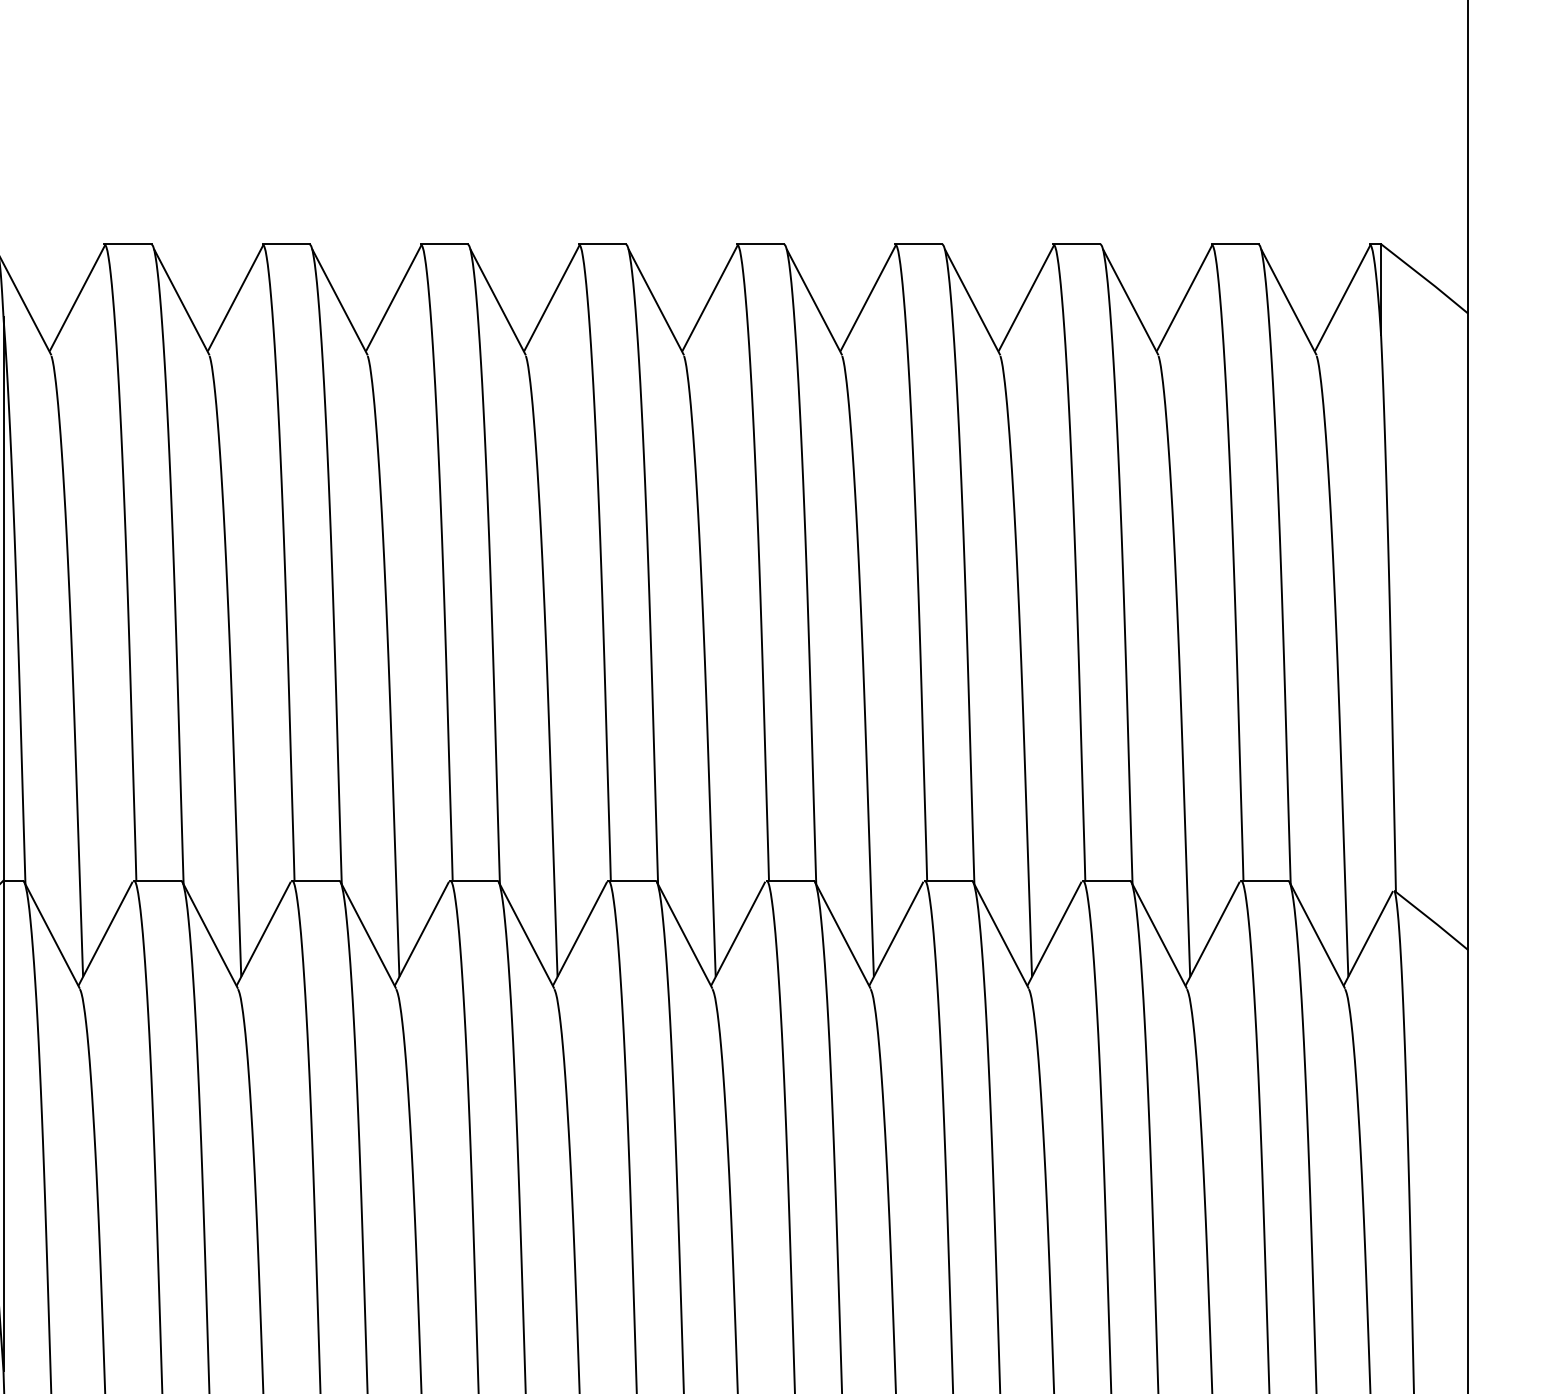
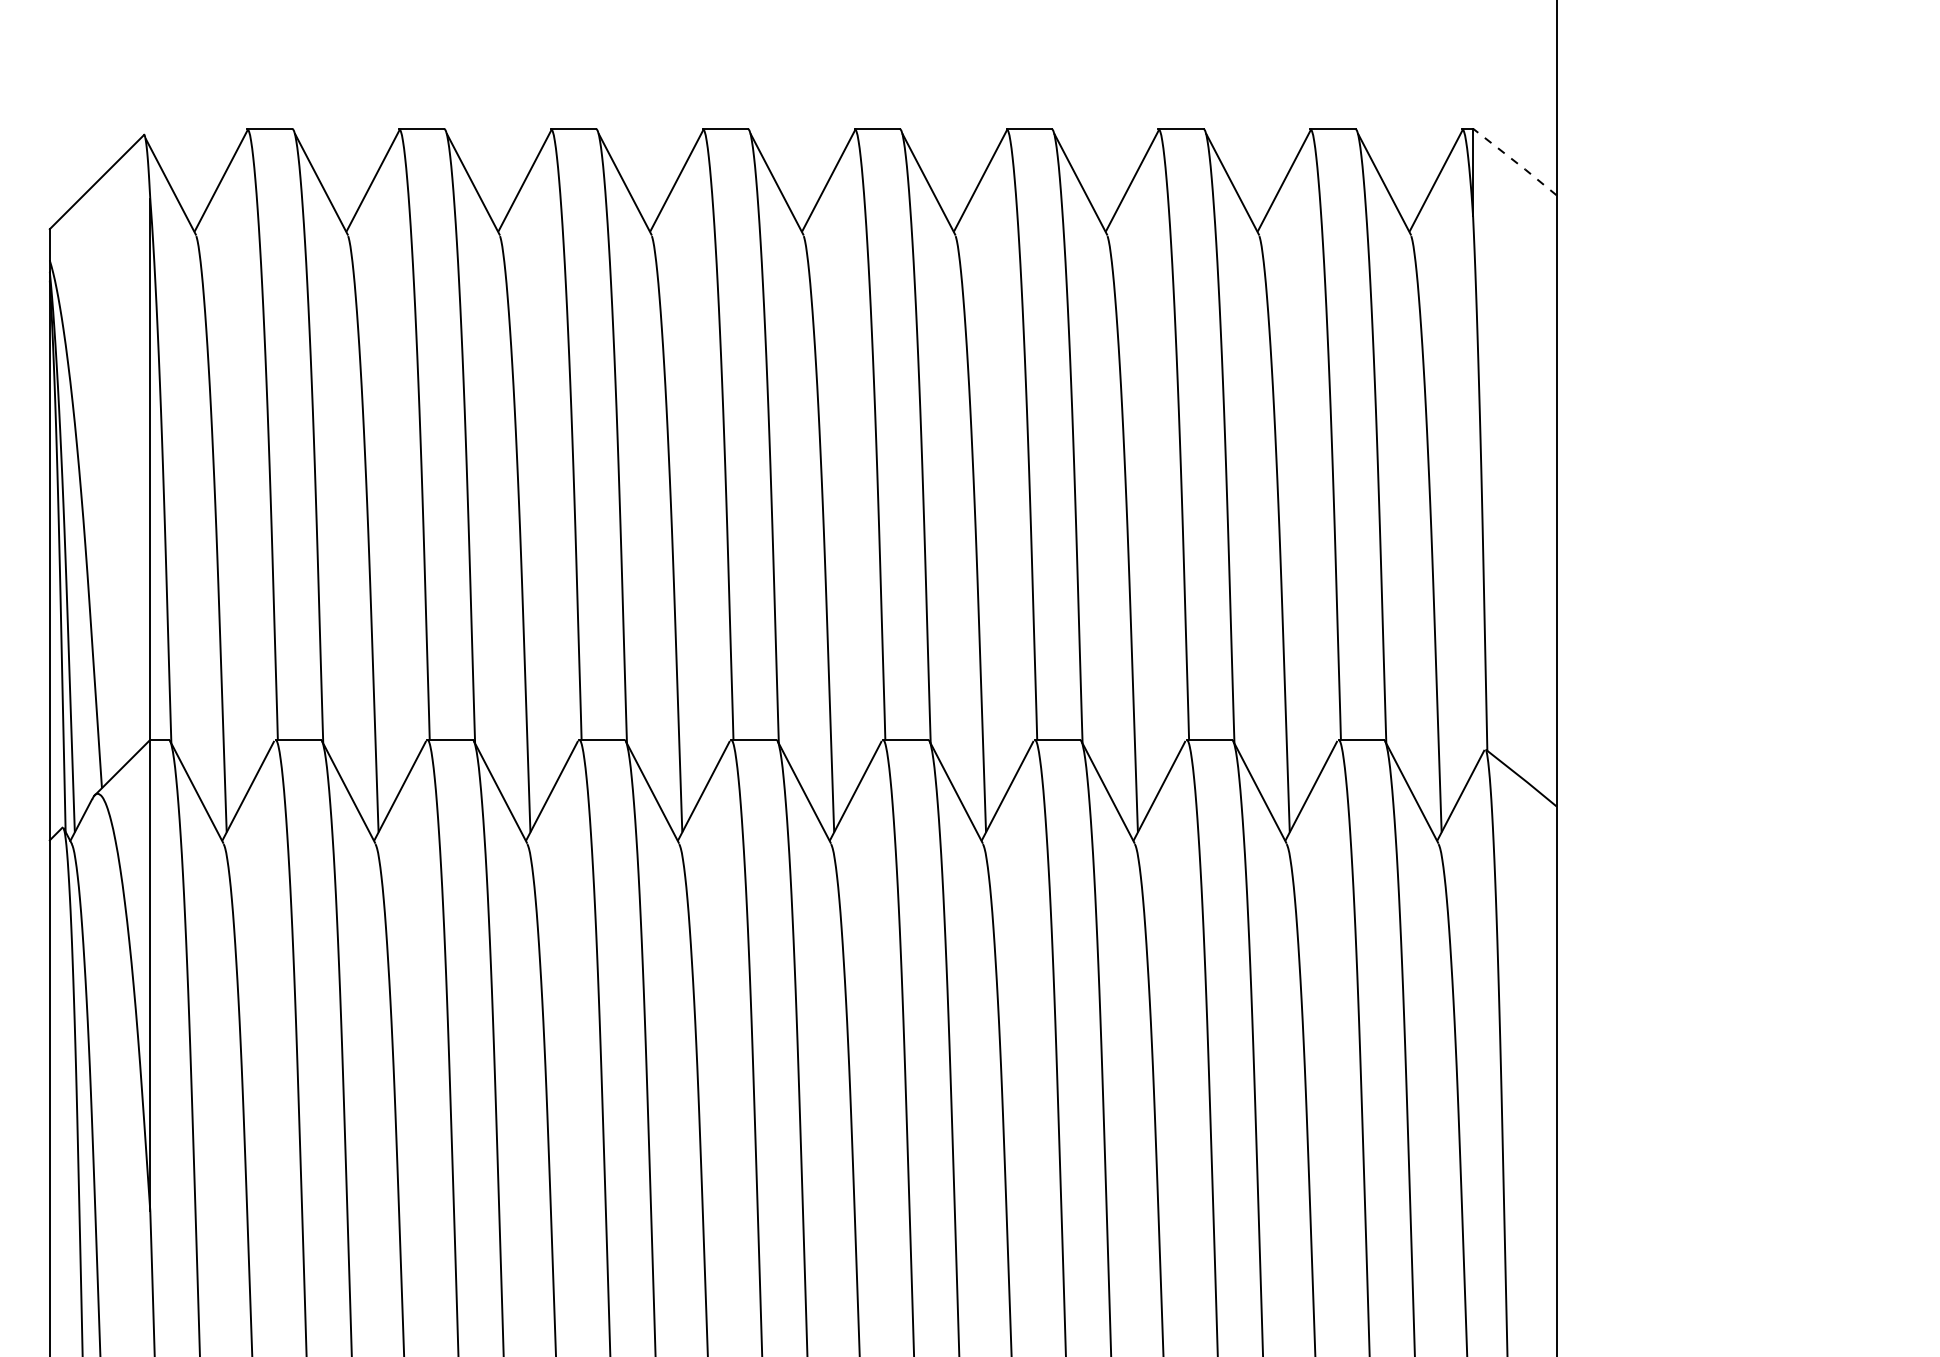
line: (1425, 278) -> (1515, 161), solid -> dashed

